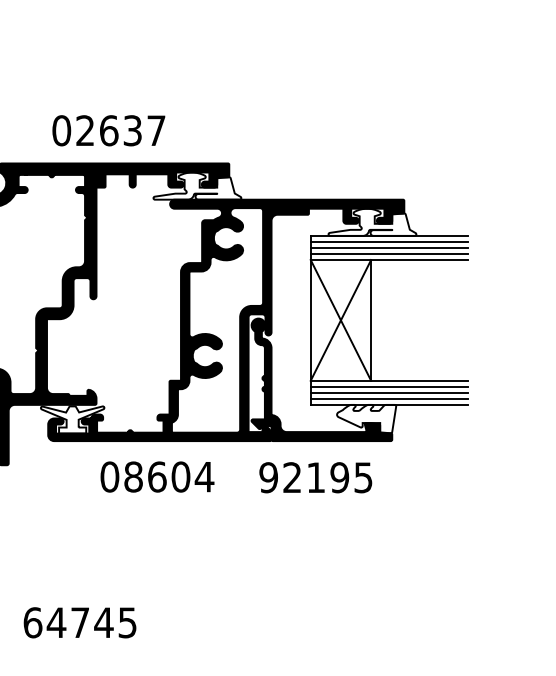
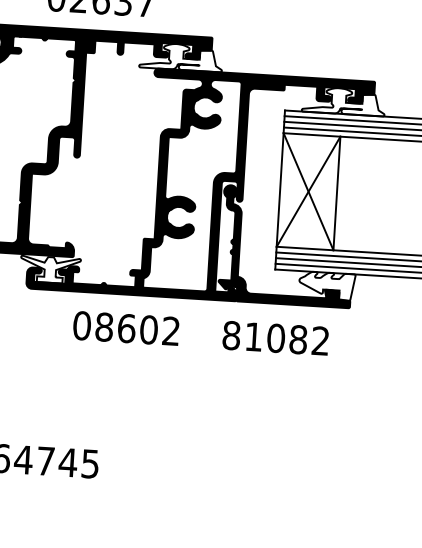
text: (204, 476) -> (171, 330), 08604 -> 08602
text: (315, 477) -> (275, 338), 92195 -> 81082

